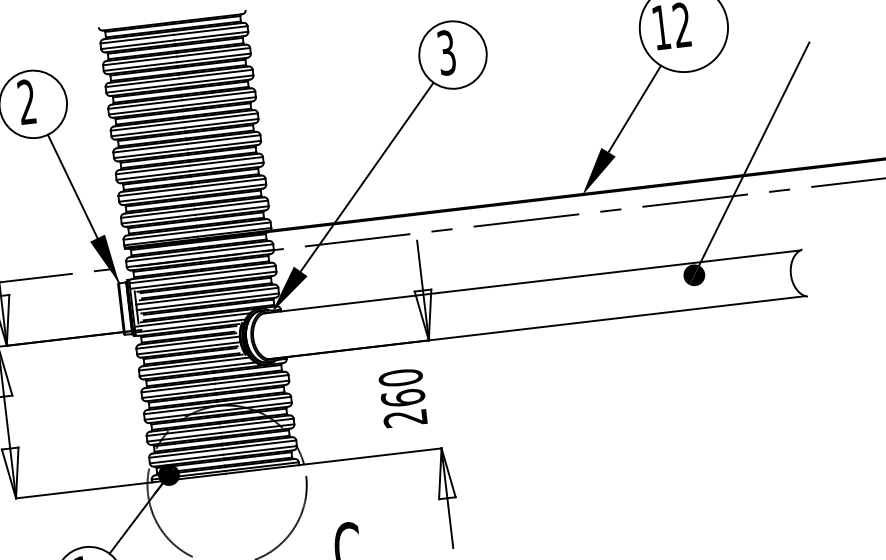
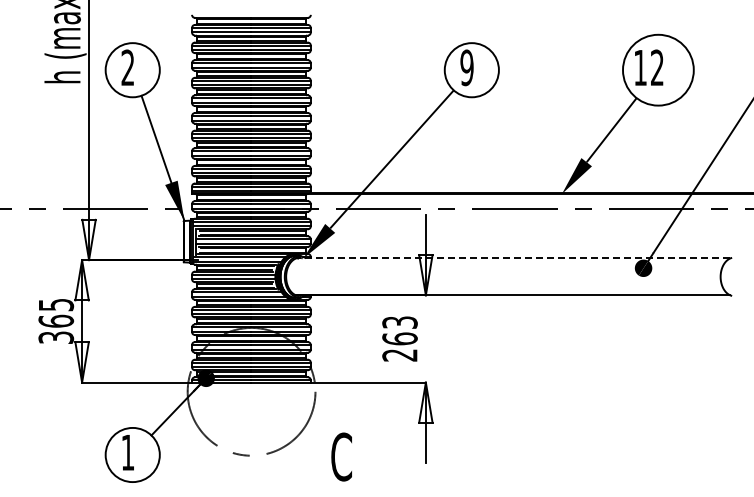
text: (445, 52) -> (466, 67), 3 -> 9
line: (530, 282) -> (512, 258), solid -> dashed
text: (400, 377) -> (399, 322), 260 -> 263

